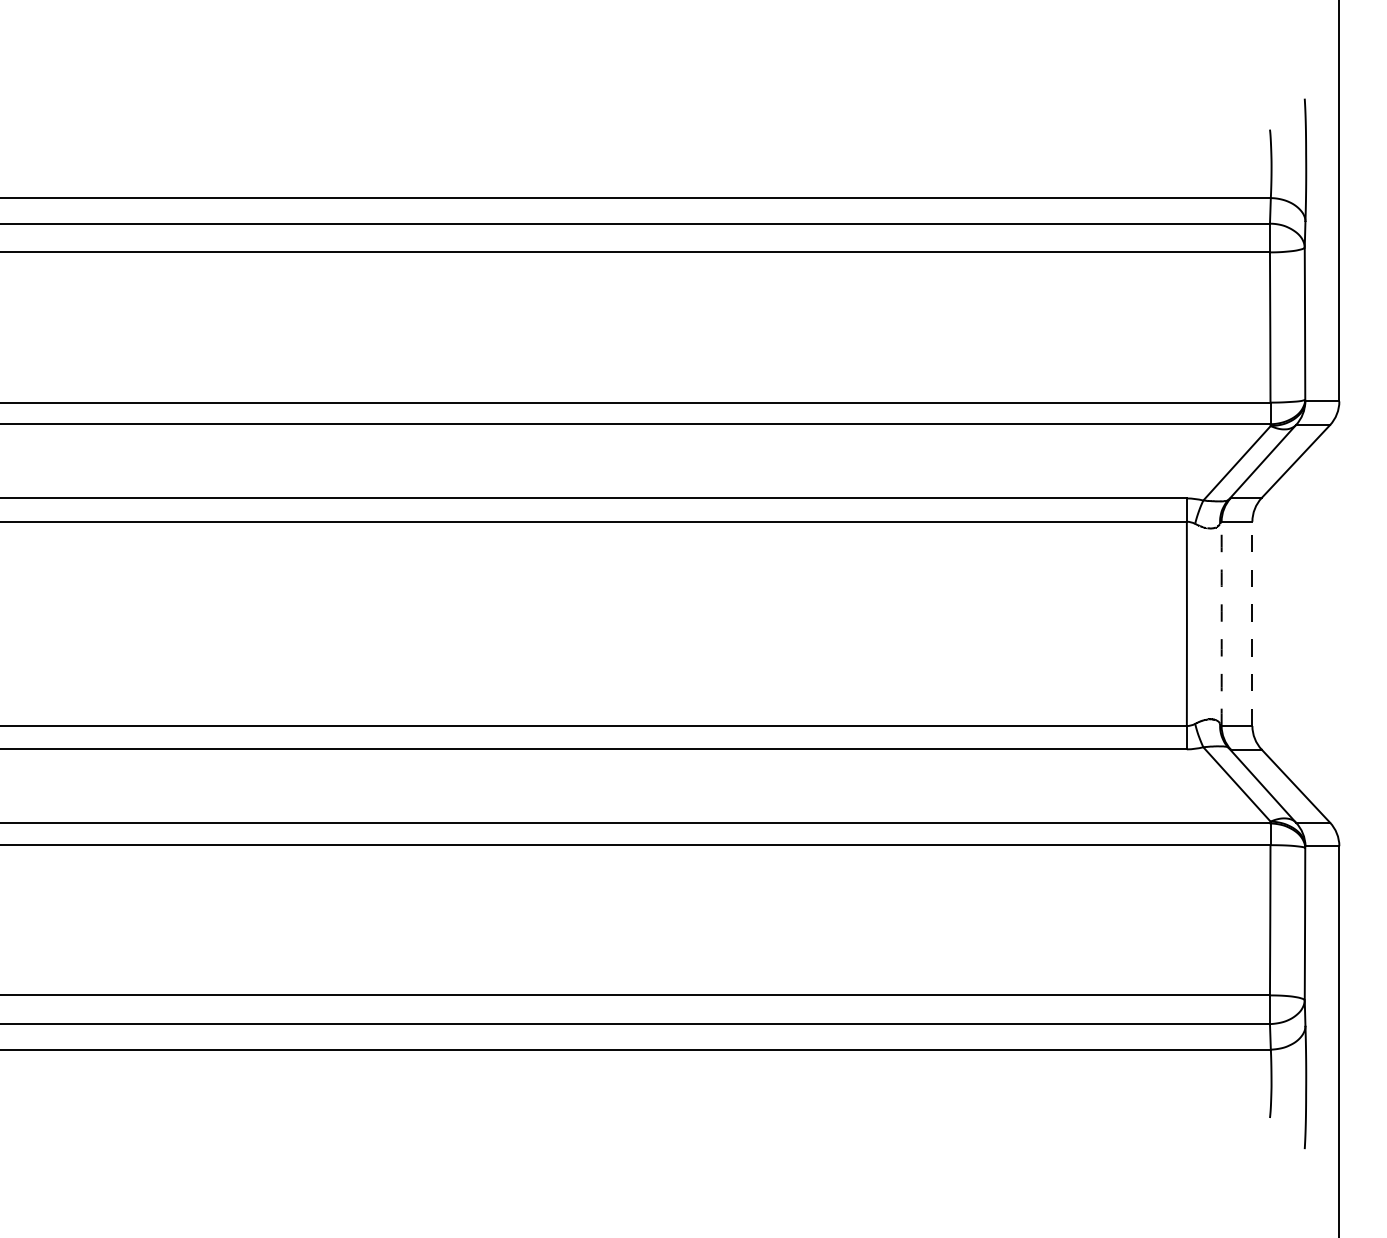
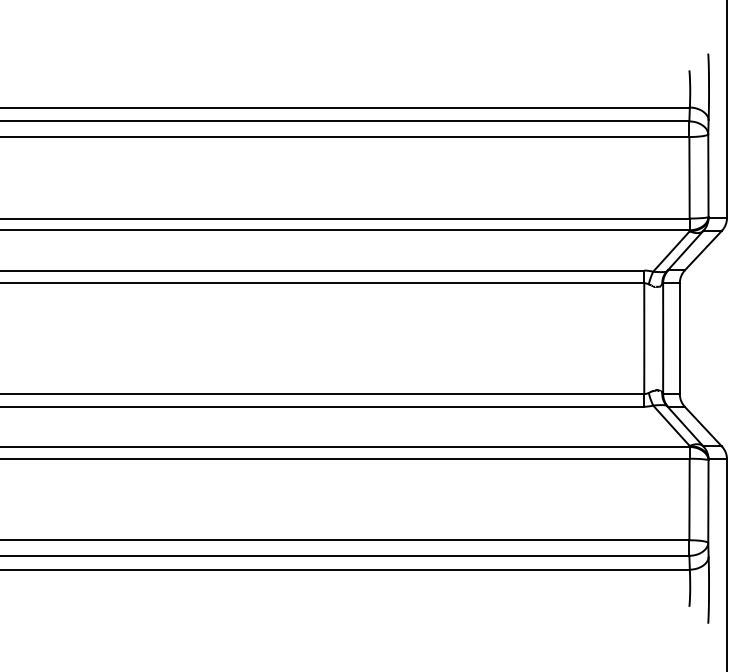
line: (1222, 623) -> (663, 338), dashed -> solid
line: (1251, 623) -> (679, 338), dashed -> solid

